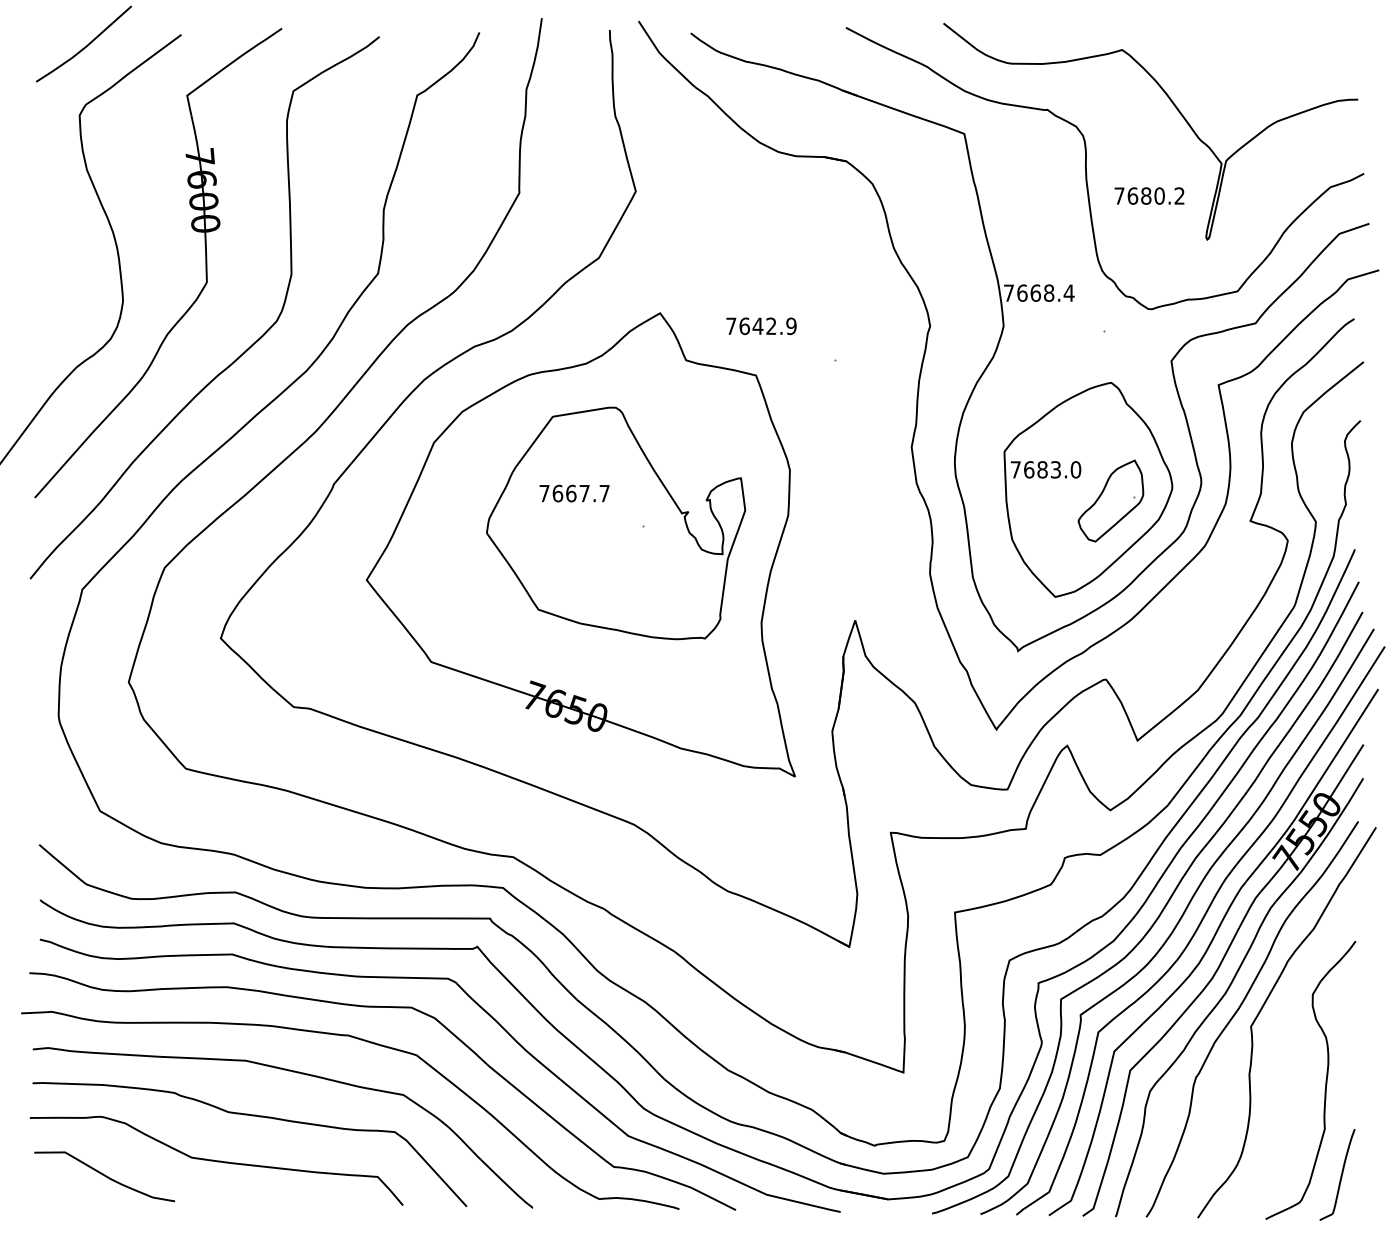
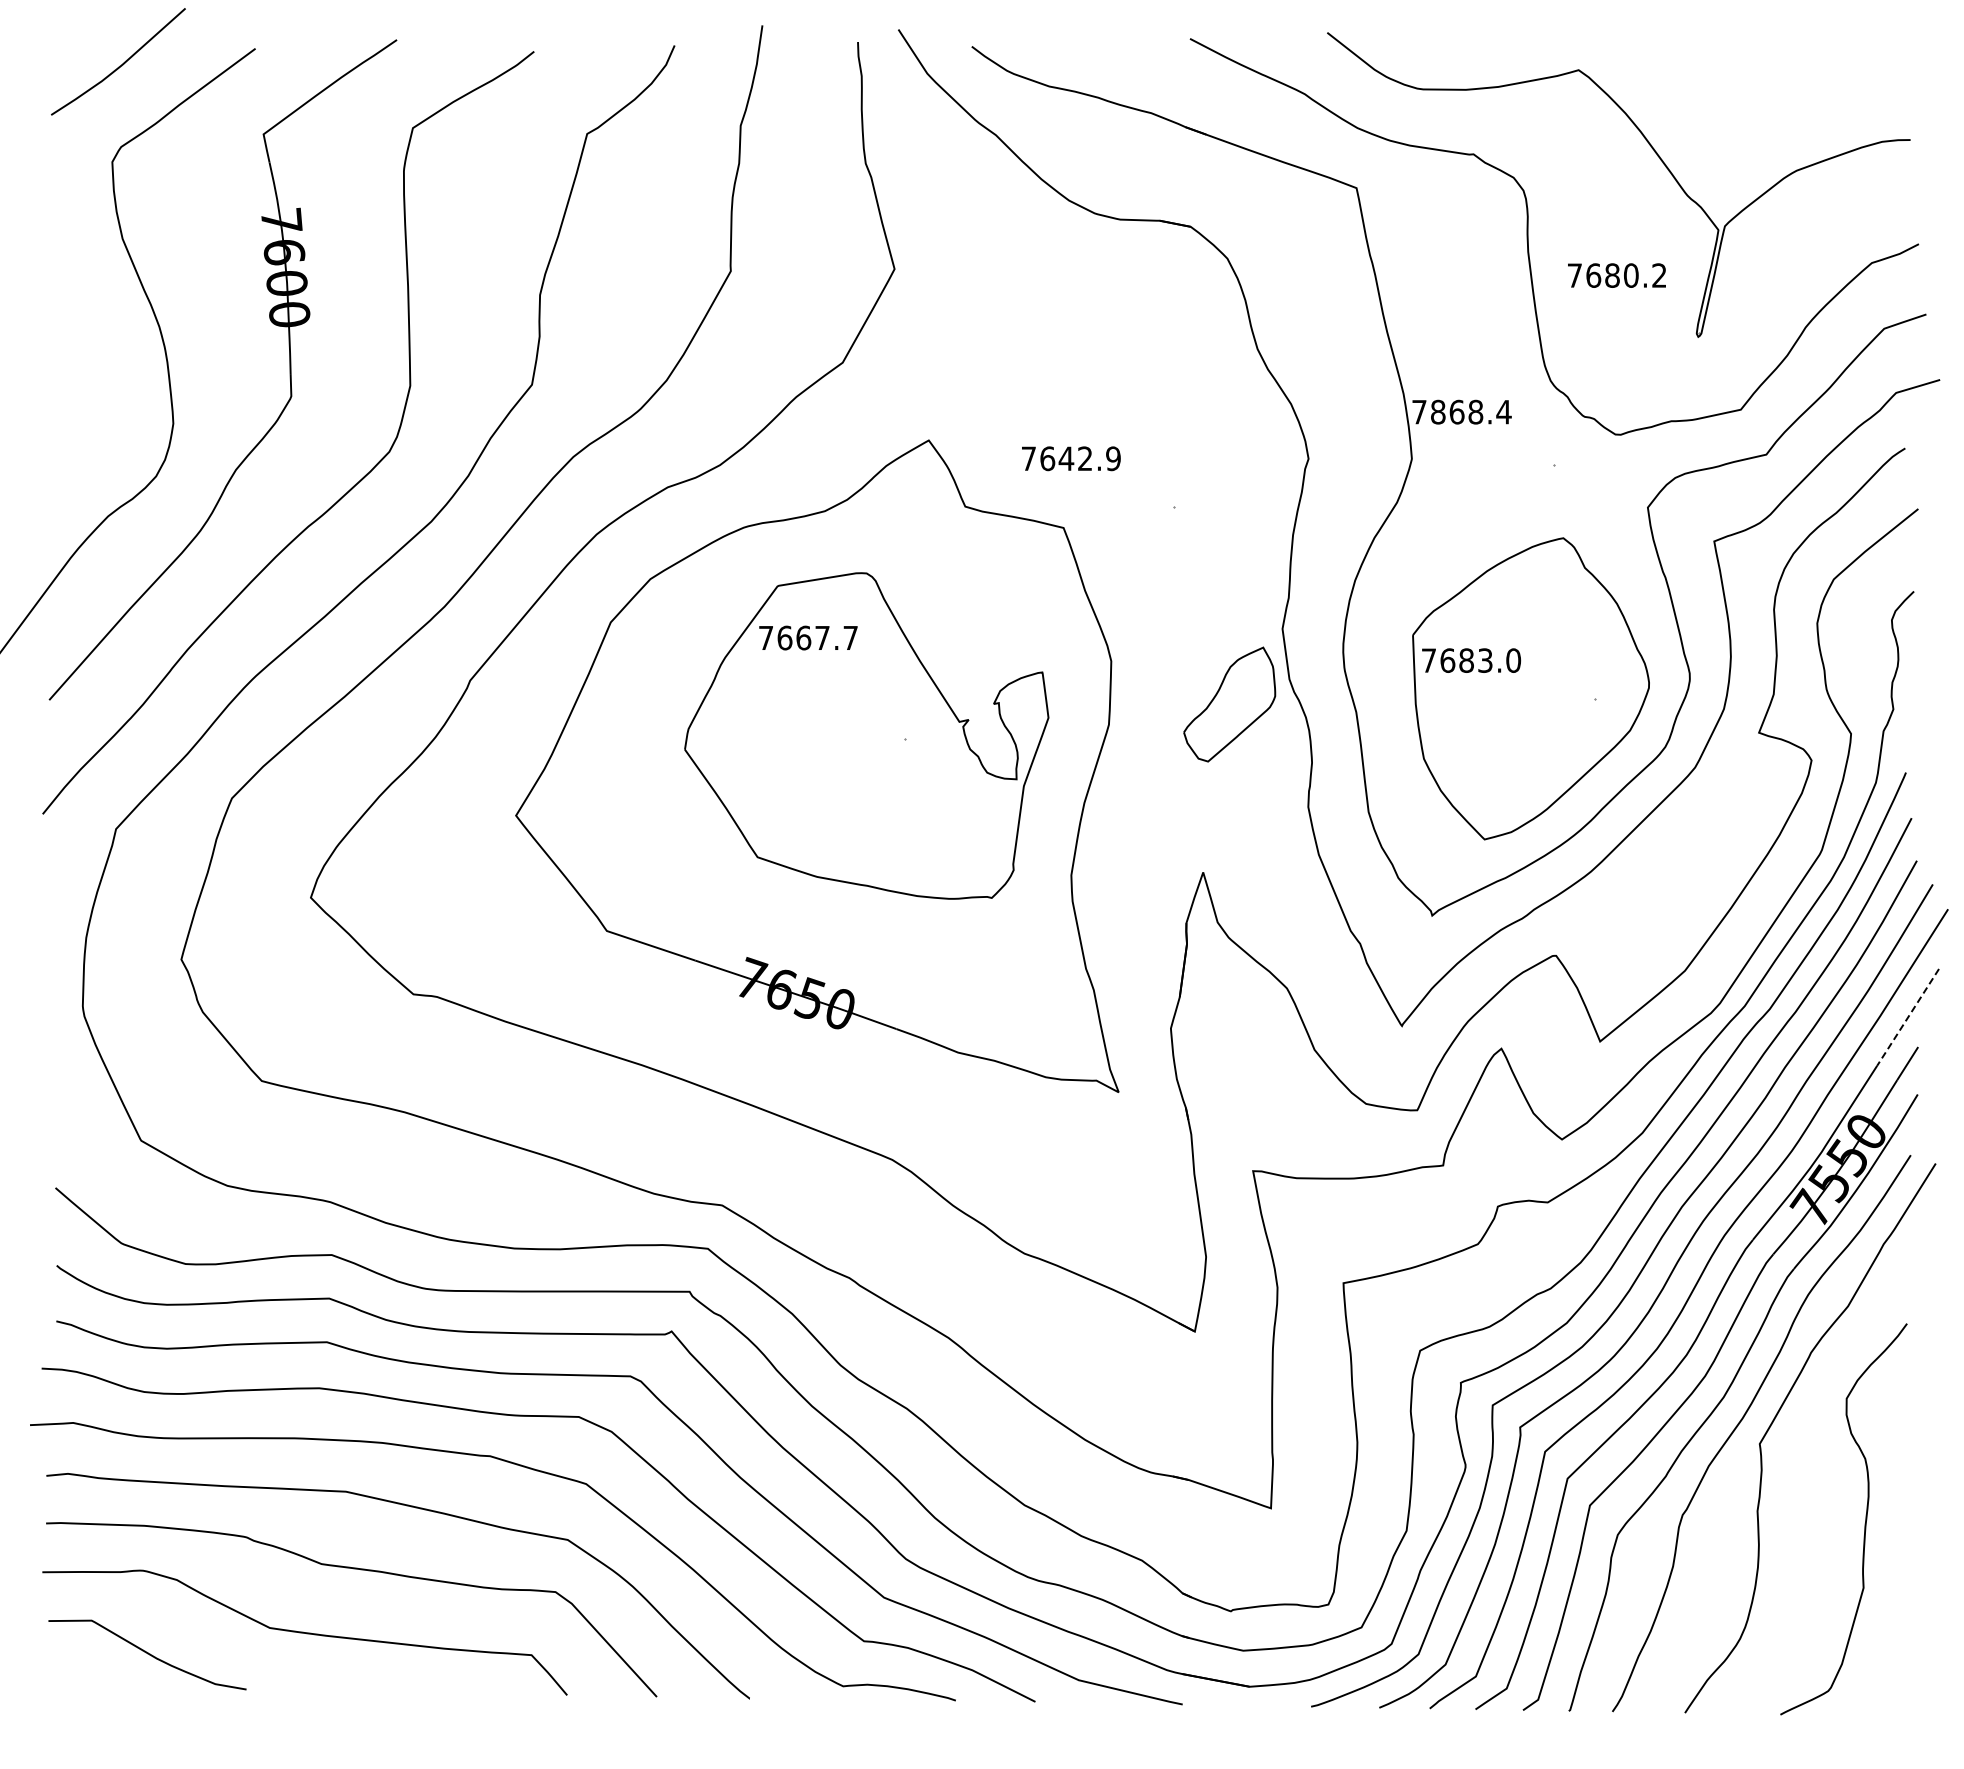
text: (1022, 292) -> (1438, 411), 7668.4 -> 7868.4
text: (574, 493) -> (808, 637), moved
part: (1110, 501) -> (1229, 704), moved
line: (1356, 723) -> (1907, 1017), solid -> dashed
curve: (1341, 1174) -> (1886, 1651), removed

